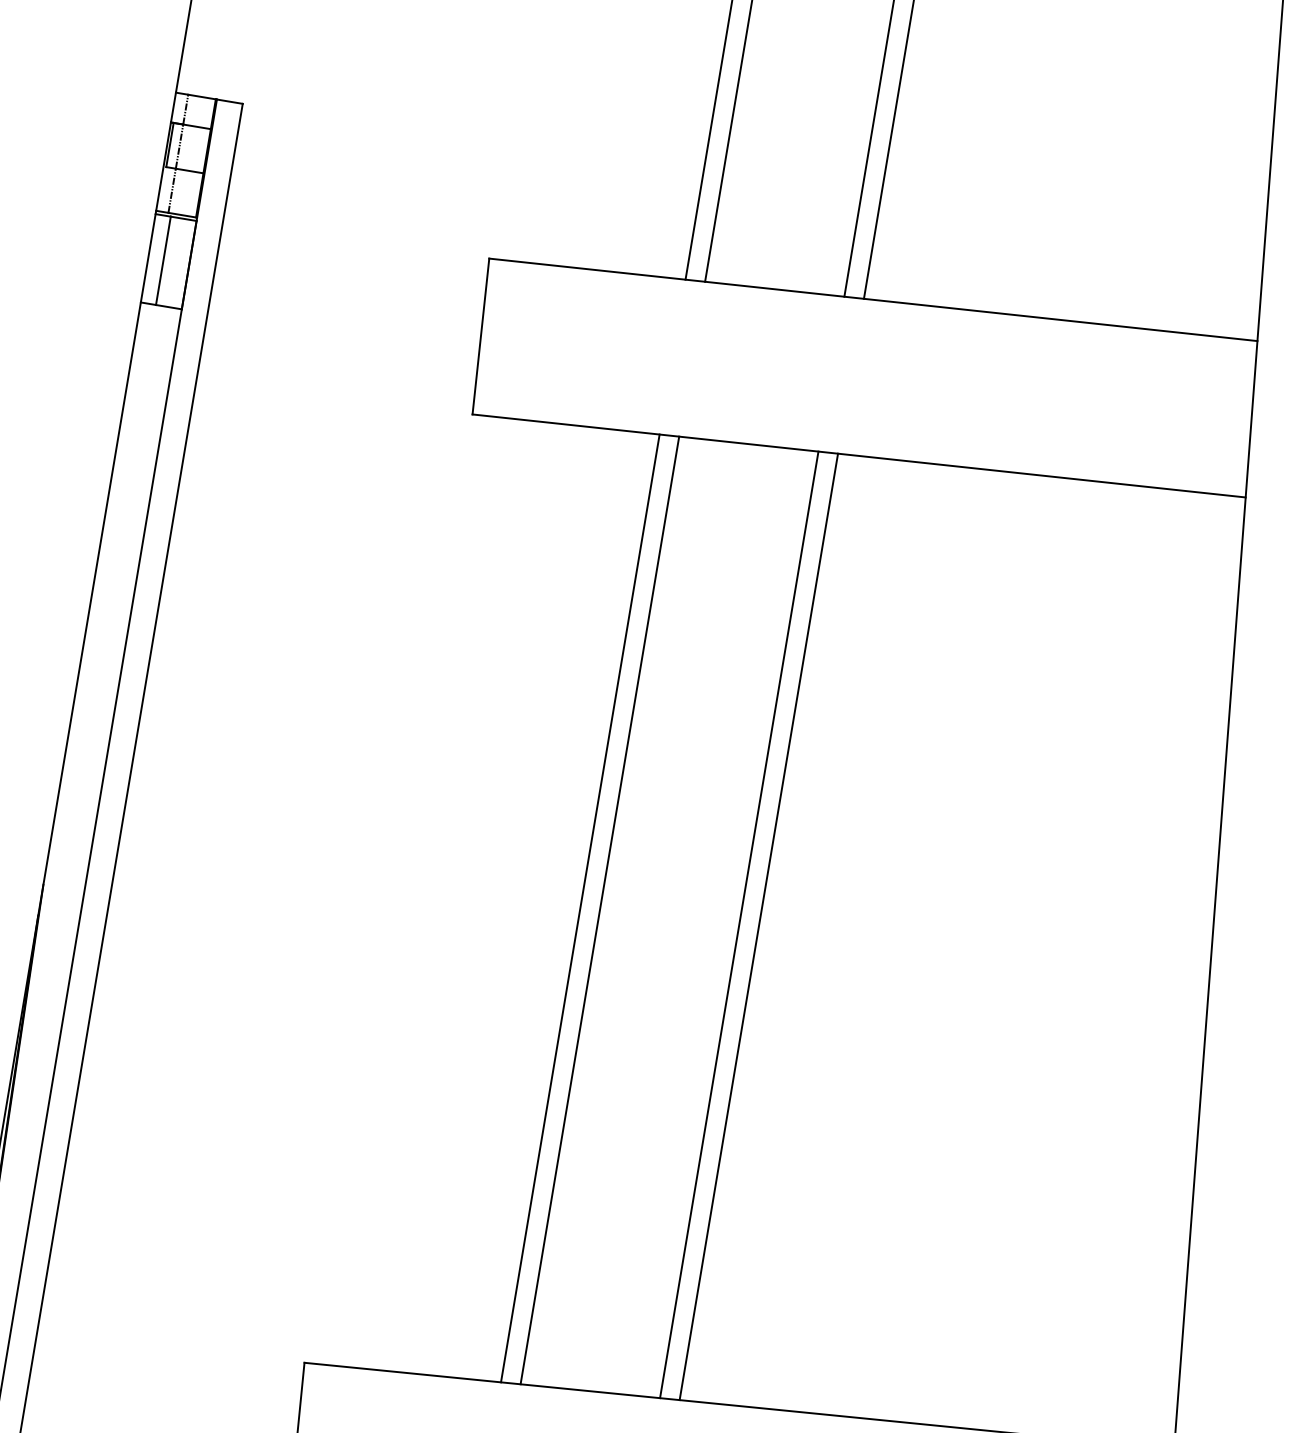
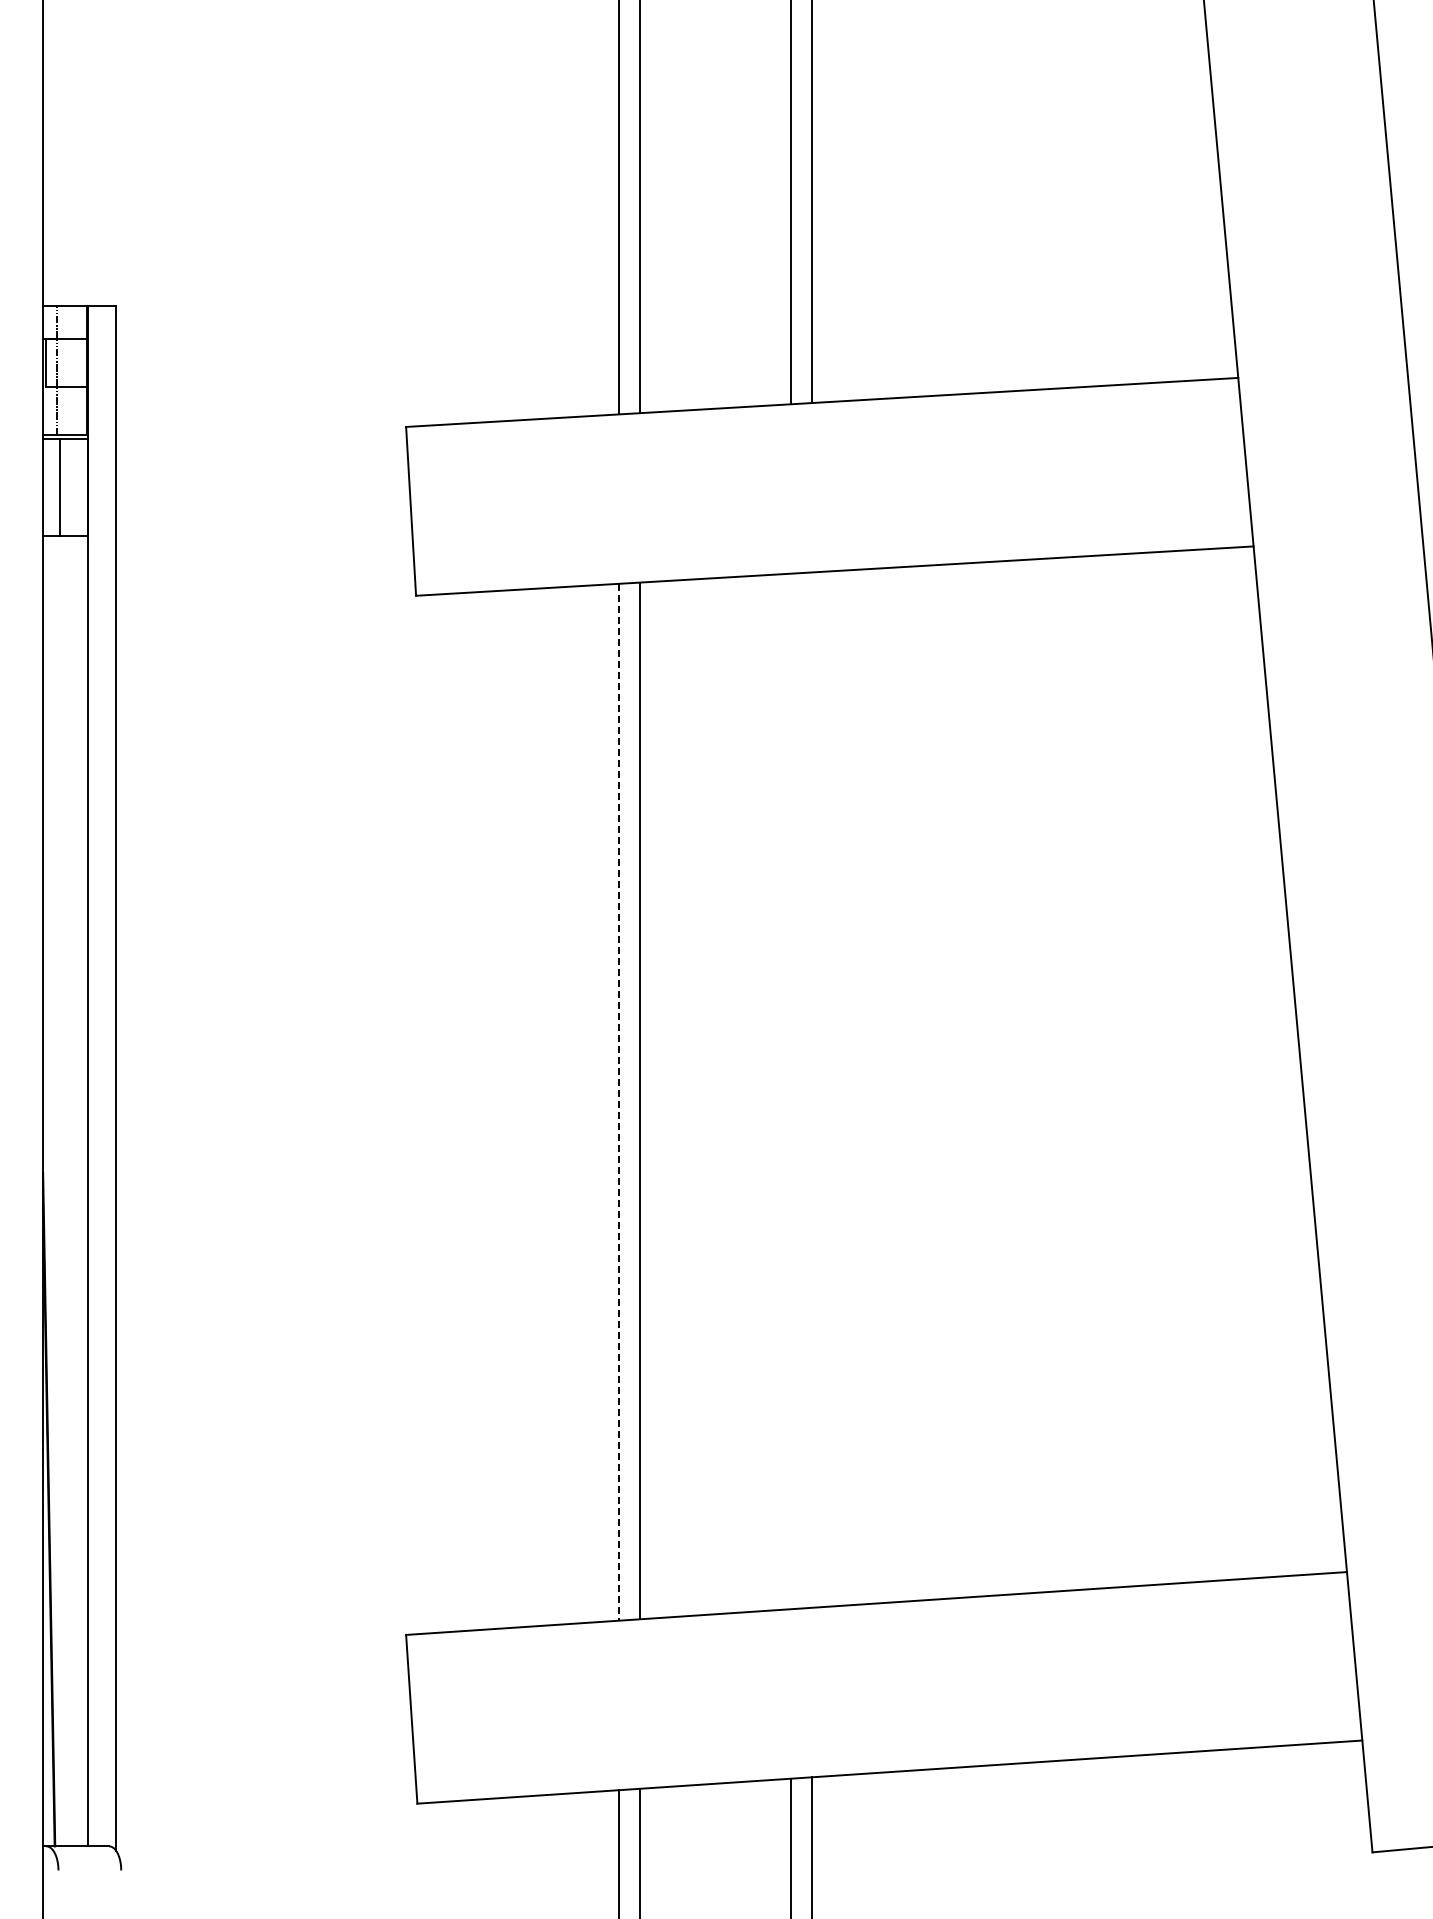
line: (580, 908) -> (618, 1102), solid -> dashed
line: (738, 924) -> (790, 1091), removed
line: (759, 926) -> (812, 1089), removed

